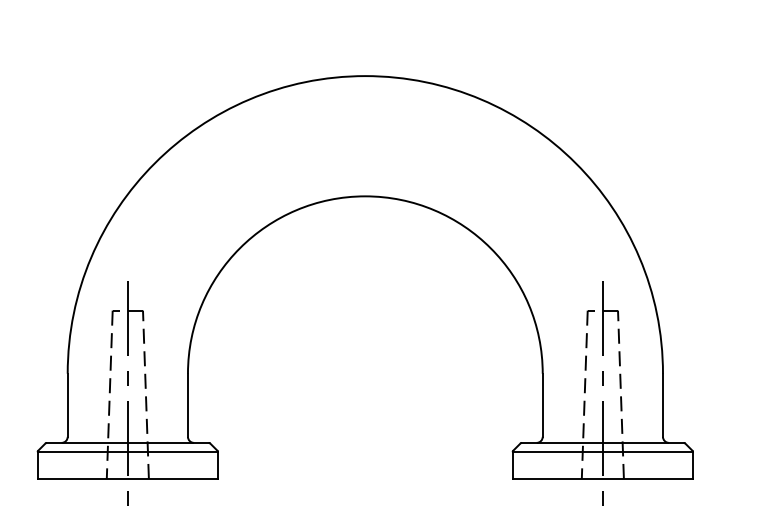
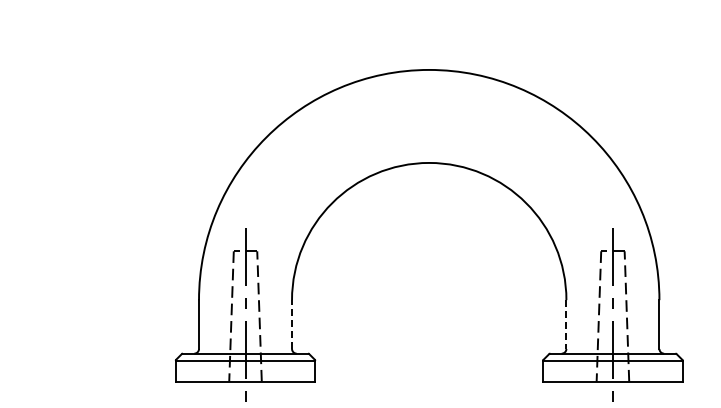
line: (188, 405) -> (292, 324), solid -> dashed
line: (542, 406) -> (566, 325), solid -> dashed

